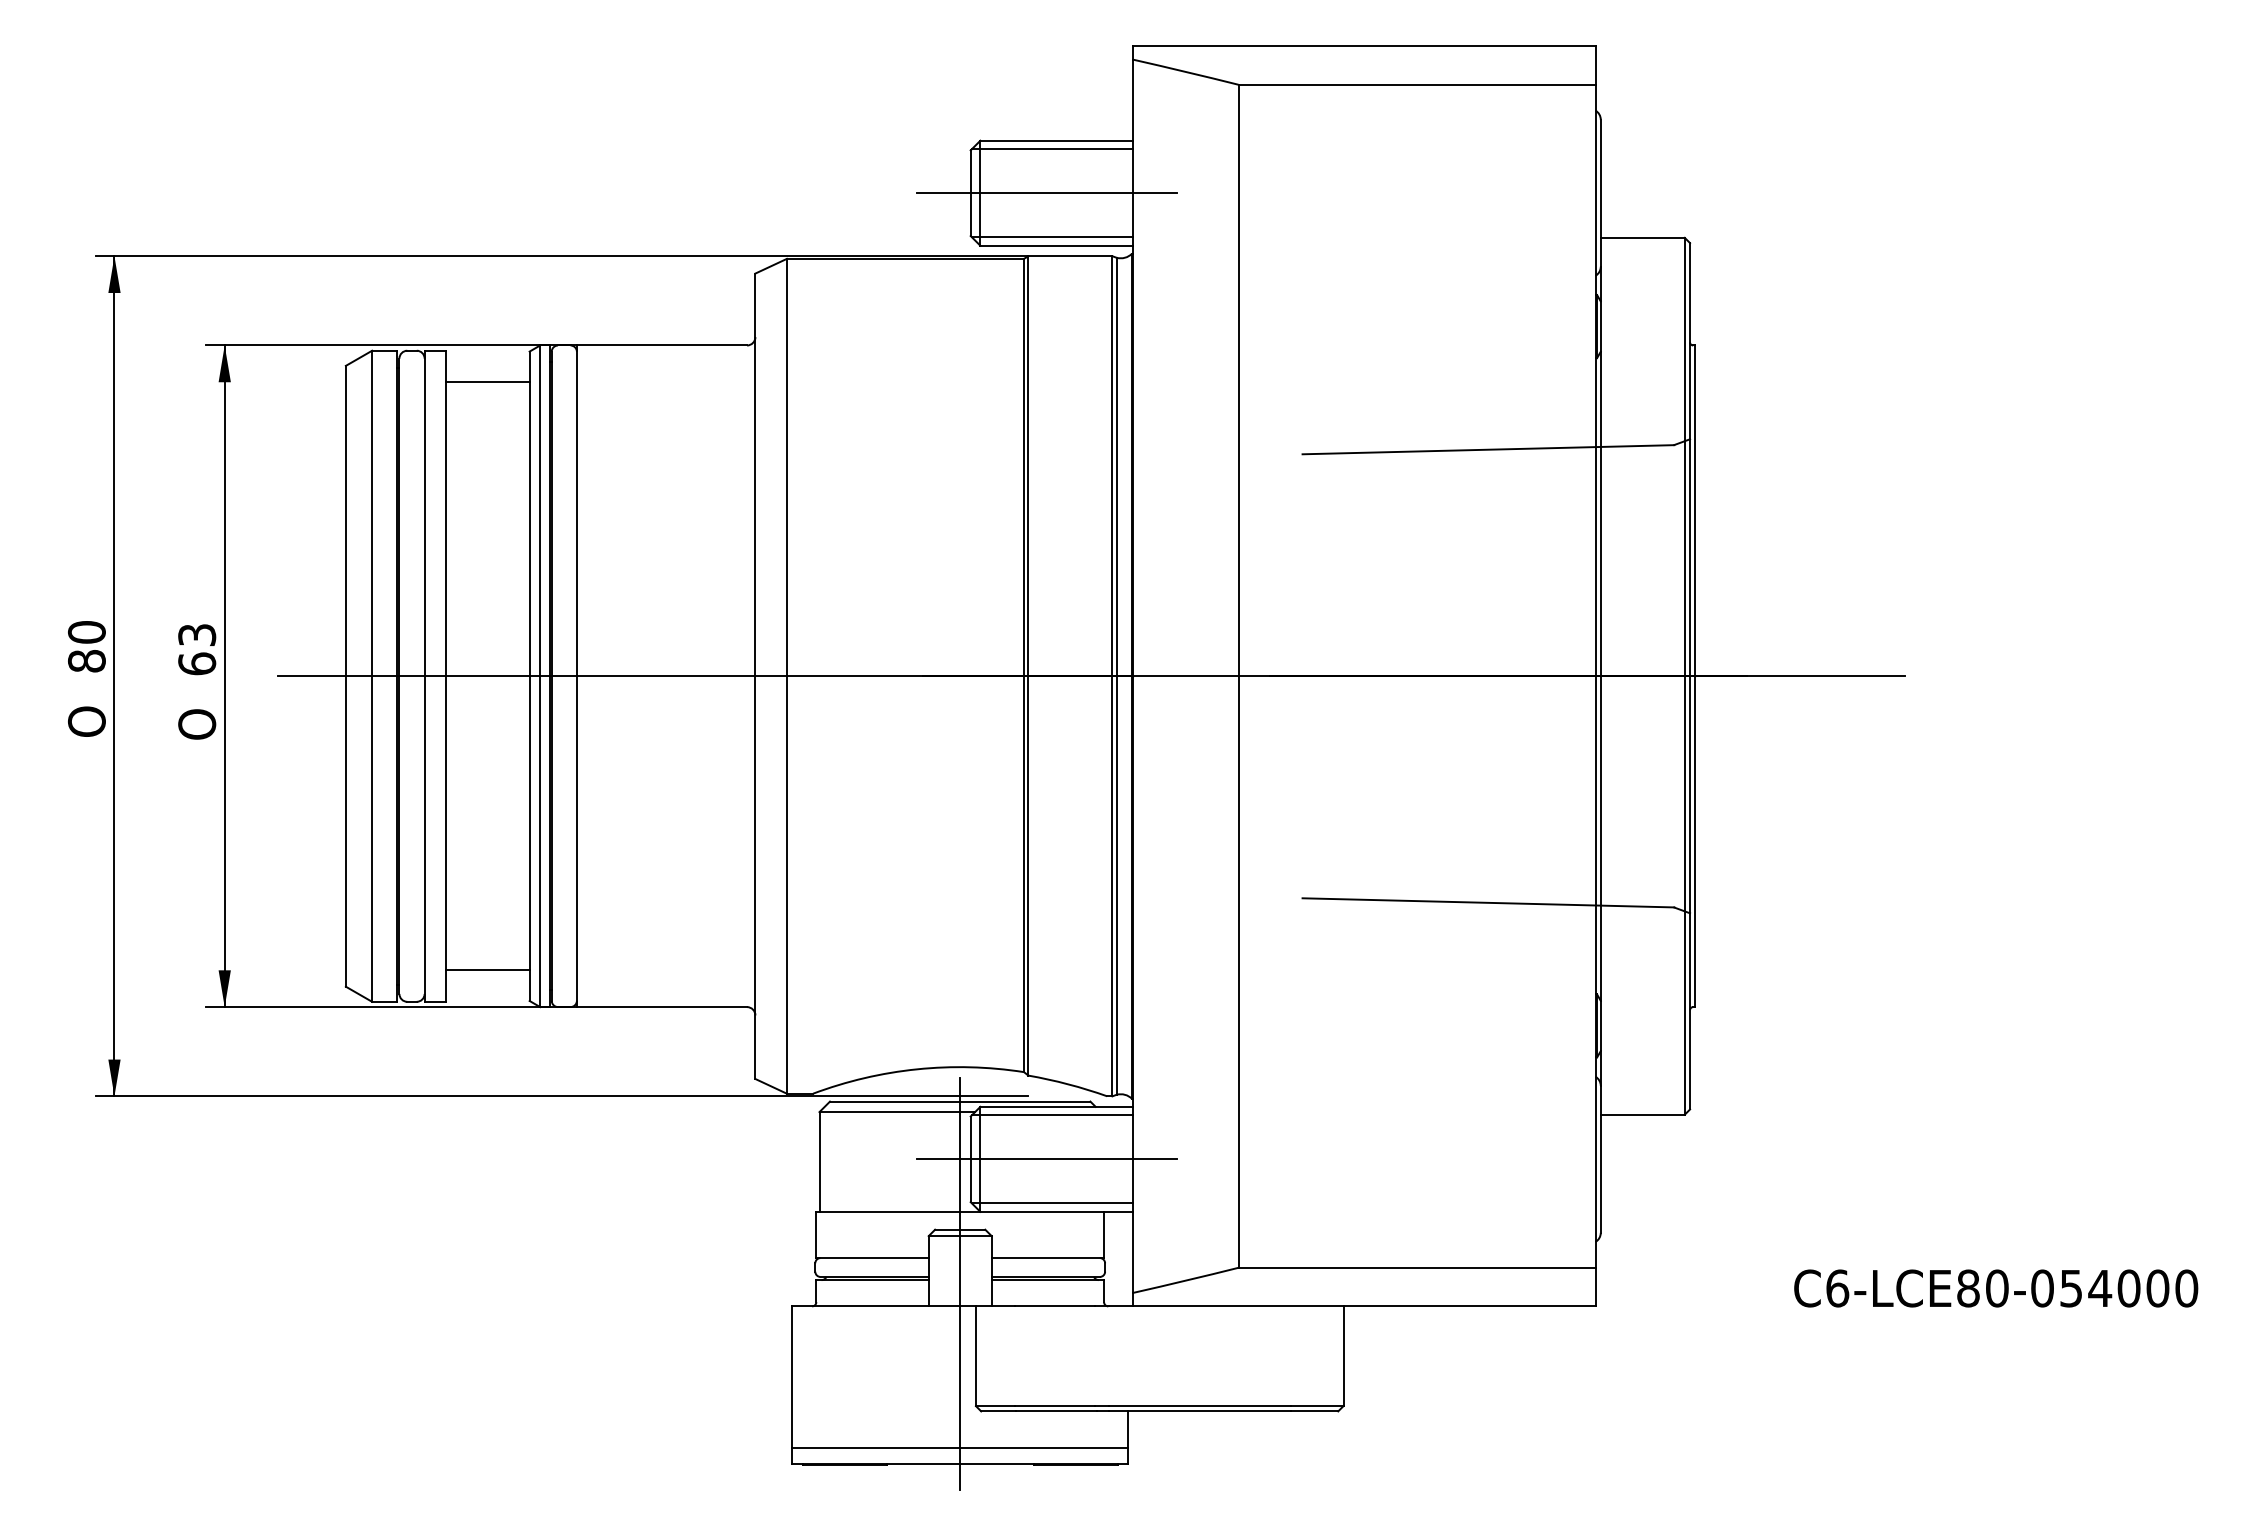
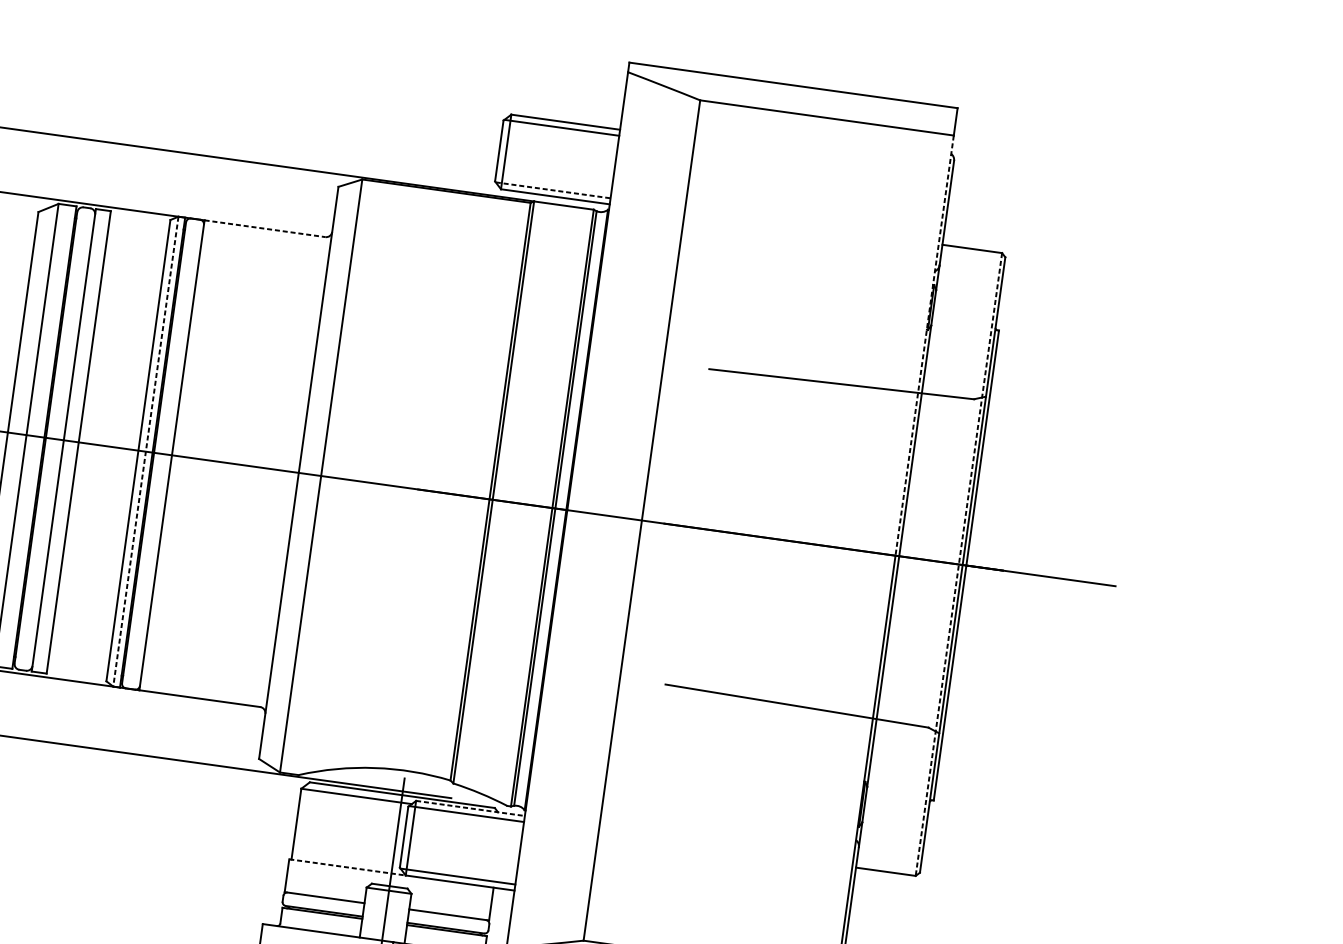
line: (1046, 193) -> (553, 158), removed
line: (1052, 237) -> (553, 190), solid -> dashed
line: (662, 345) -> (265, 228), solid -> dashed
line: (1595, 380) -> (924, 345), solid -> dashed
line: (487, 382) -> (137, 237), removed
line: (540, 676) -> (146, 451), solid -> dashed
line: (1684, 676) -> (958, 564), solid -> dashed
line: (487, 970) -> (79, 655), removed
line: (1056, 1106) -> (470, 808), solid -> dashed
line: (1046, 1159) -> (457, 844), removed
line: (898, 1211) -> (347, 867), solid -> dashed

